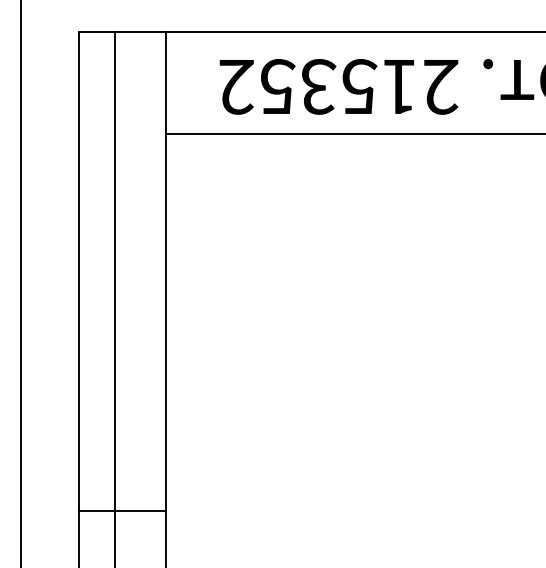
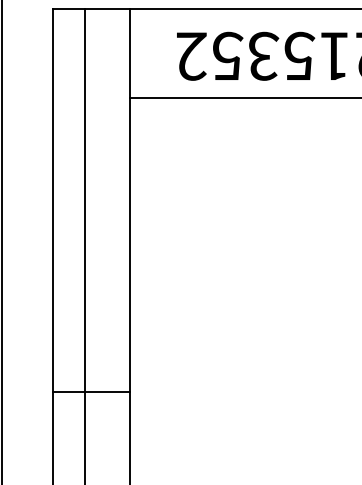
line: (122, 510) -> (91, 392), moved

